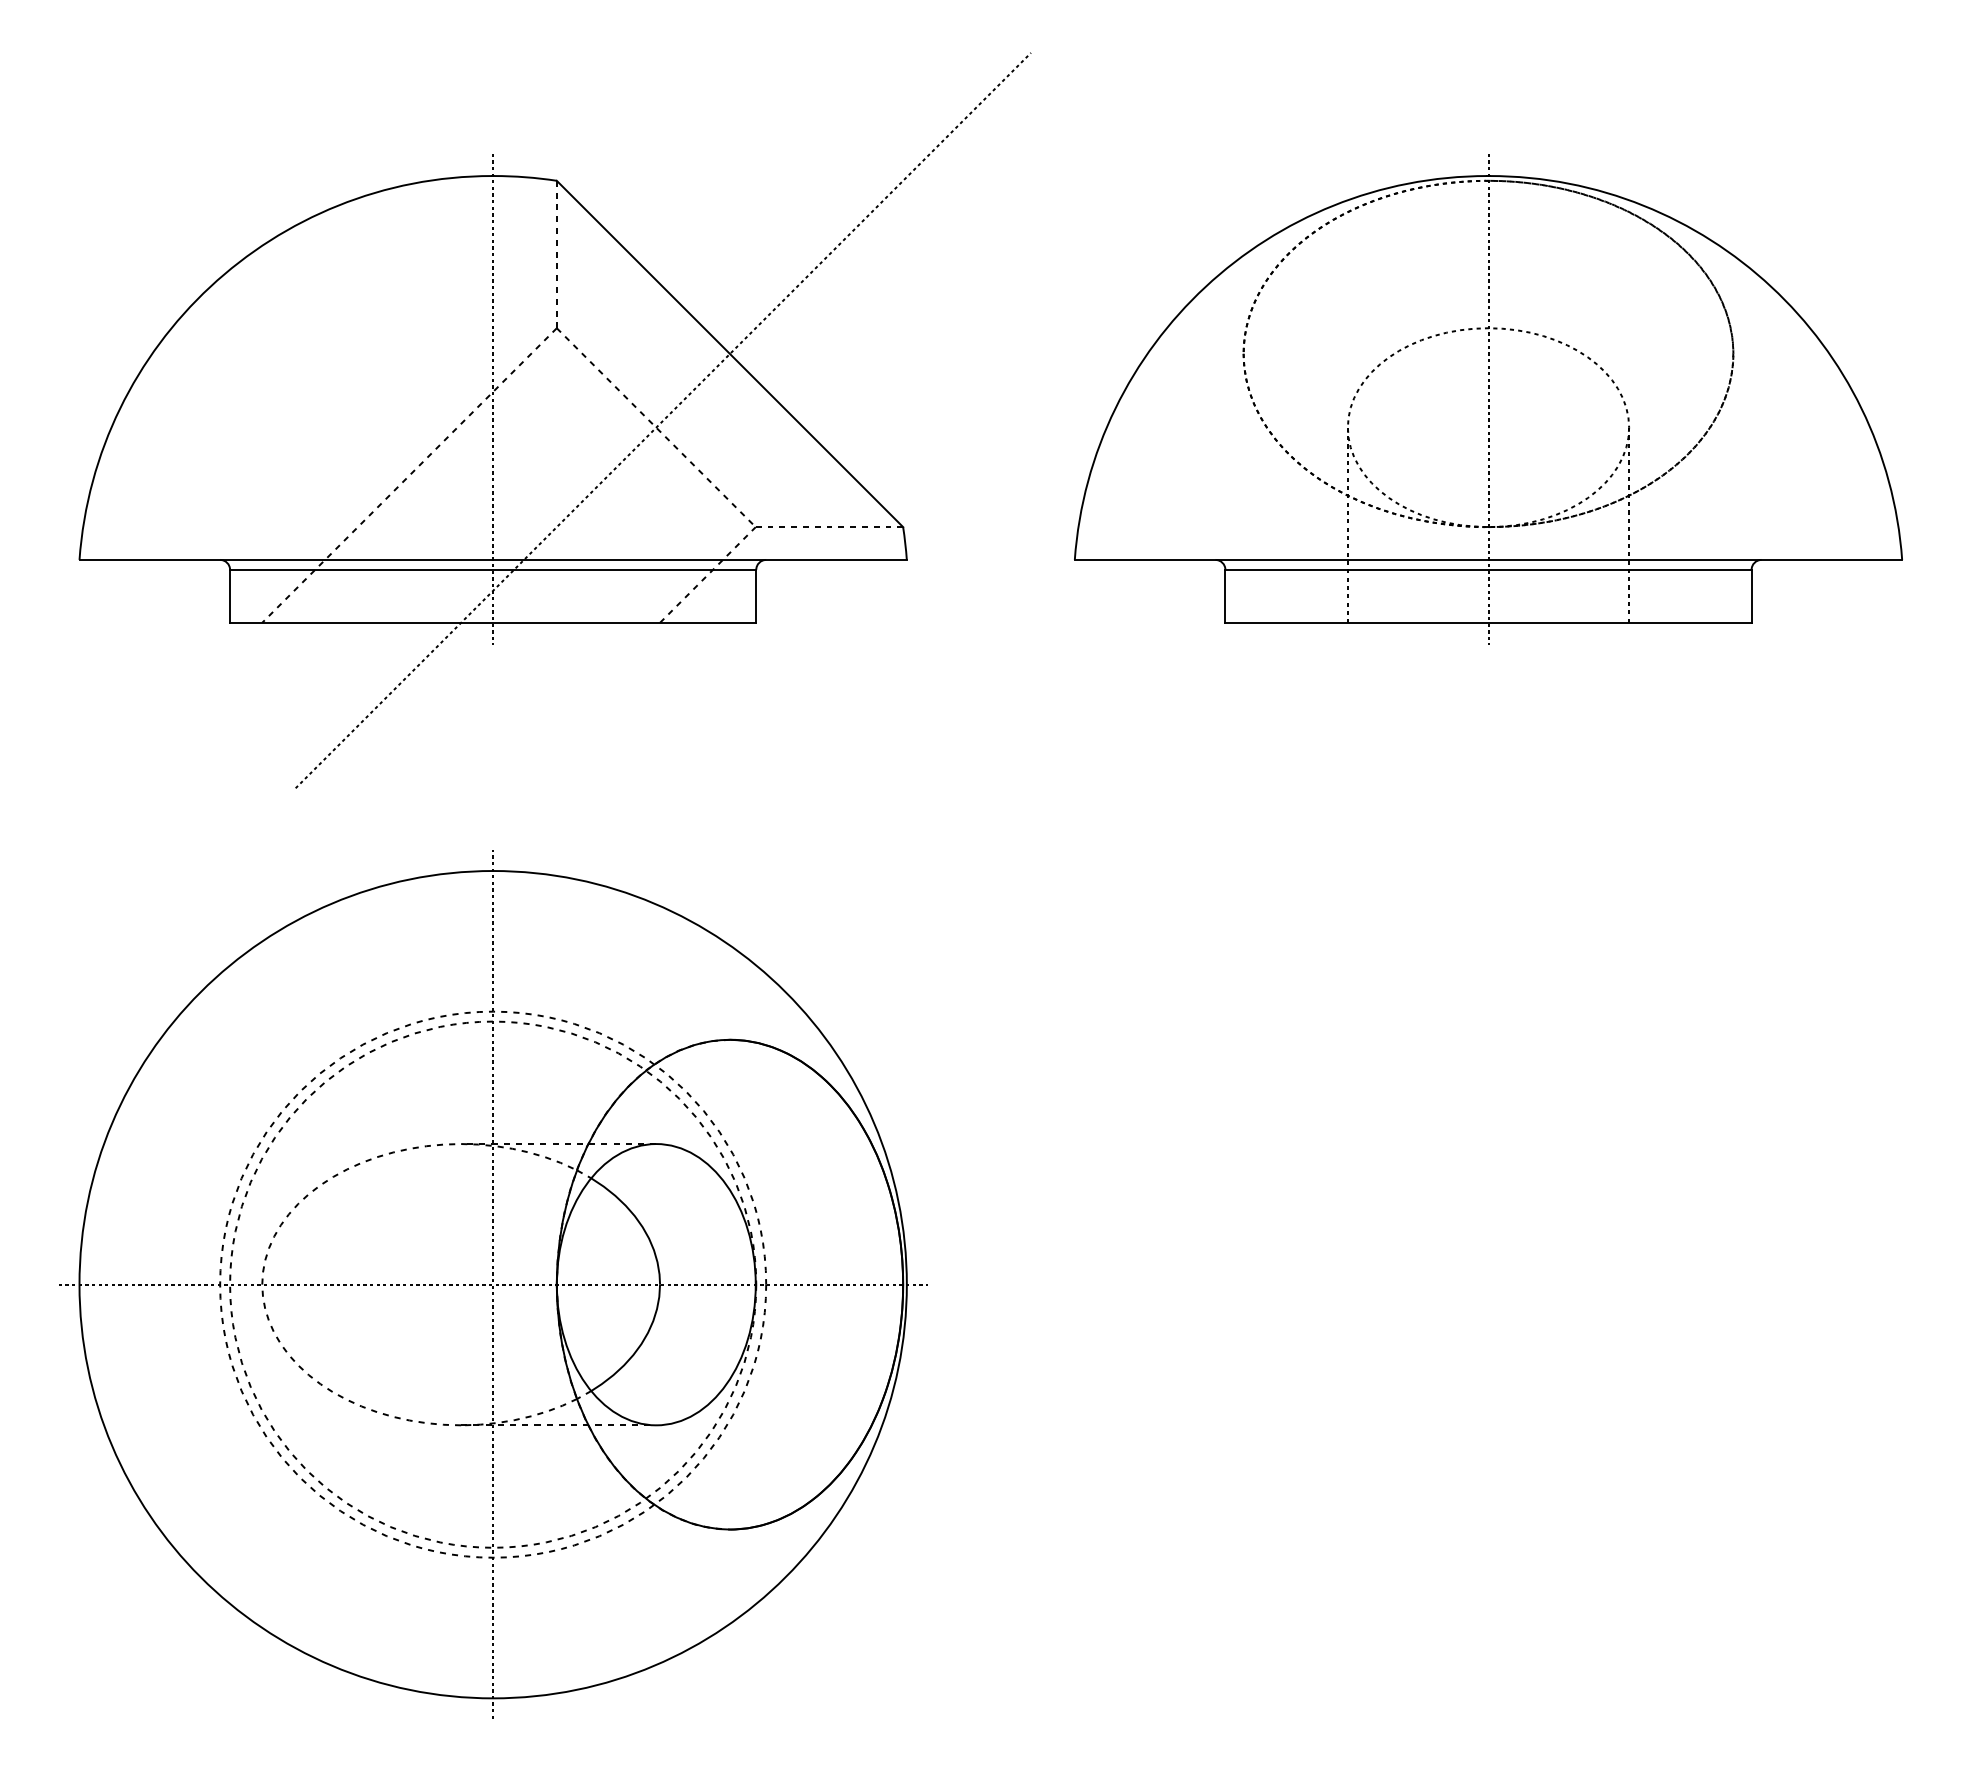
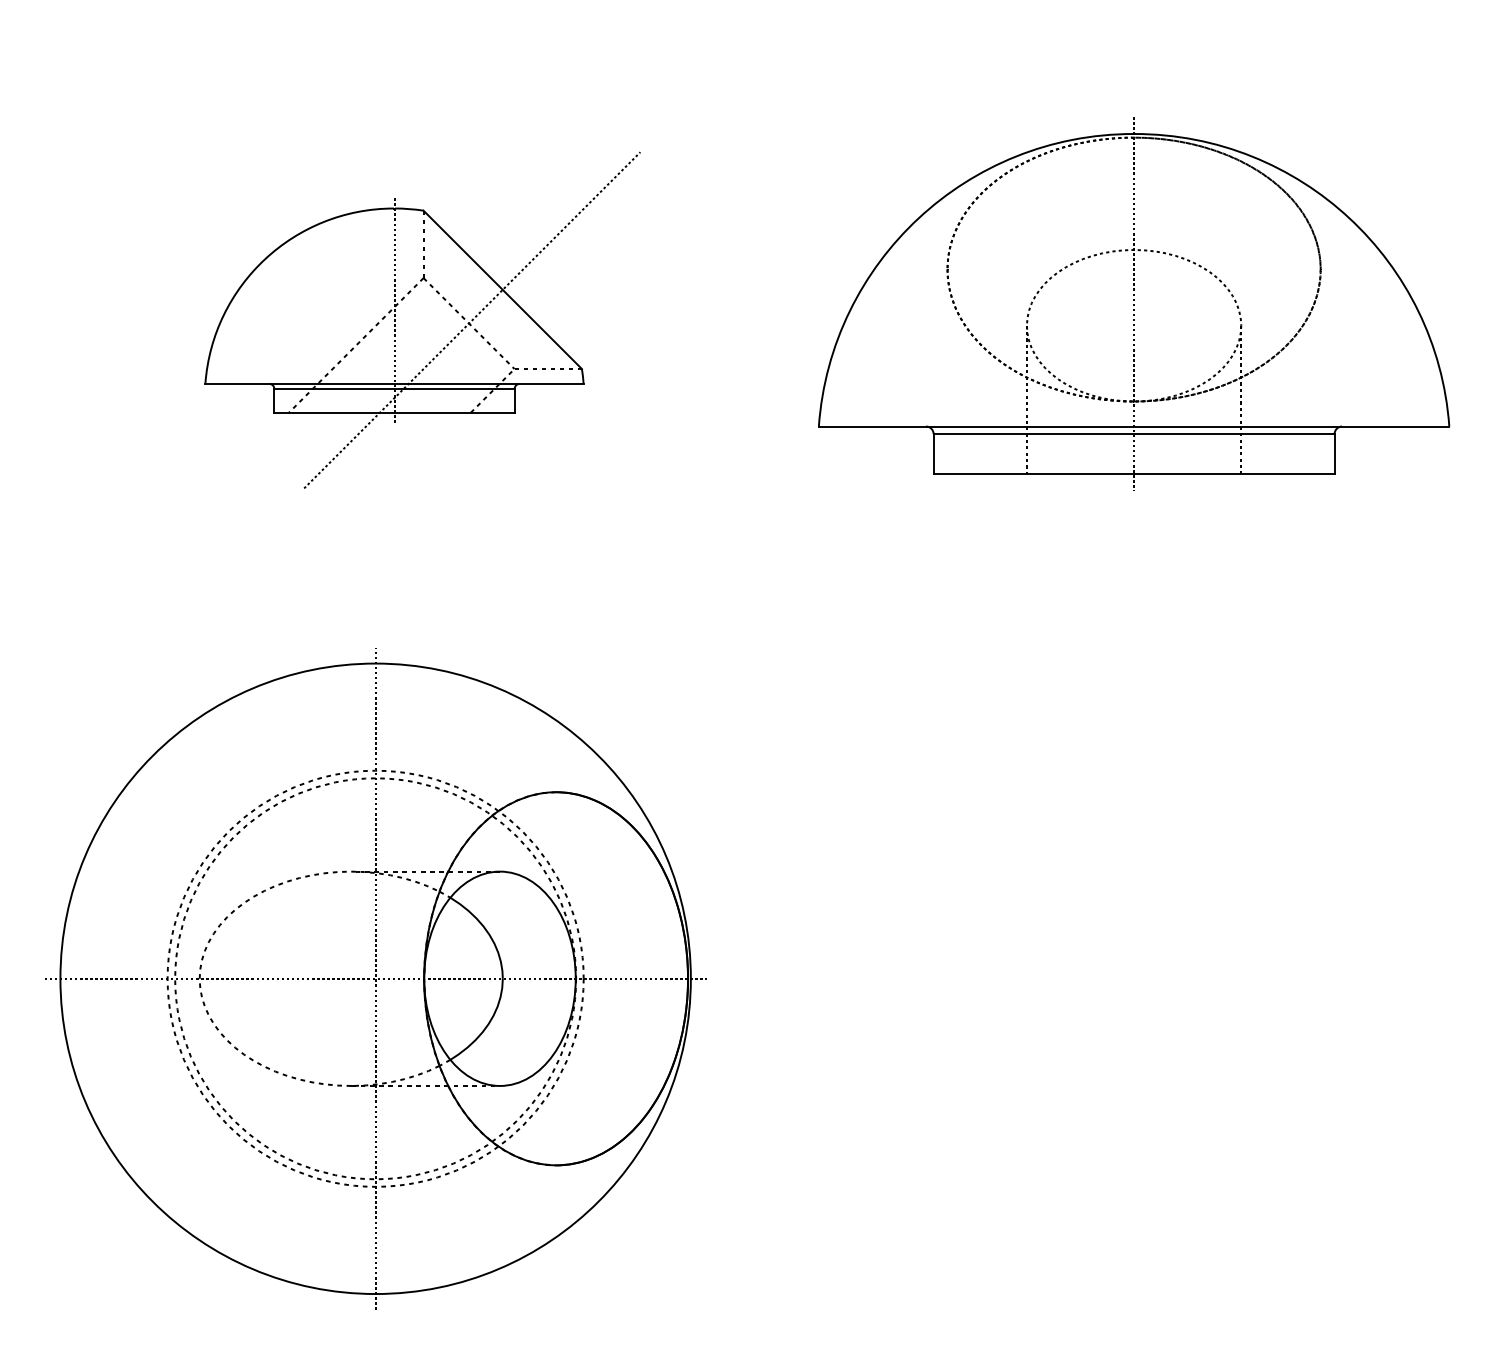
part: (554, 420) -> (422, 320), size x0.6

